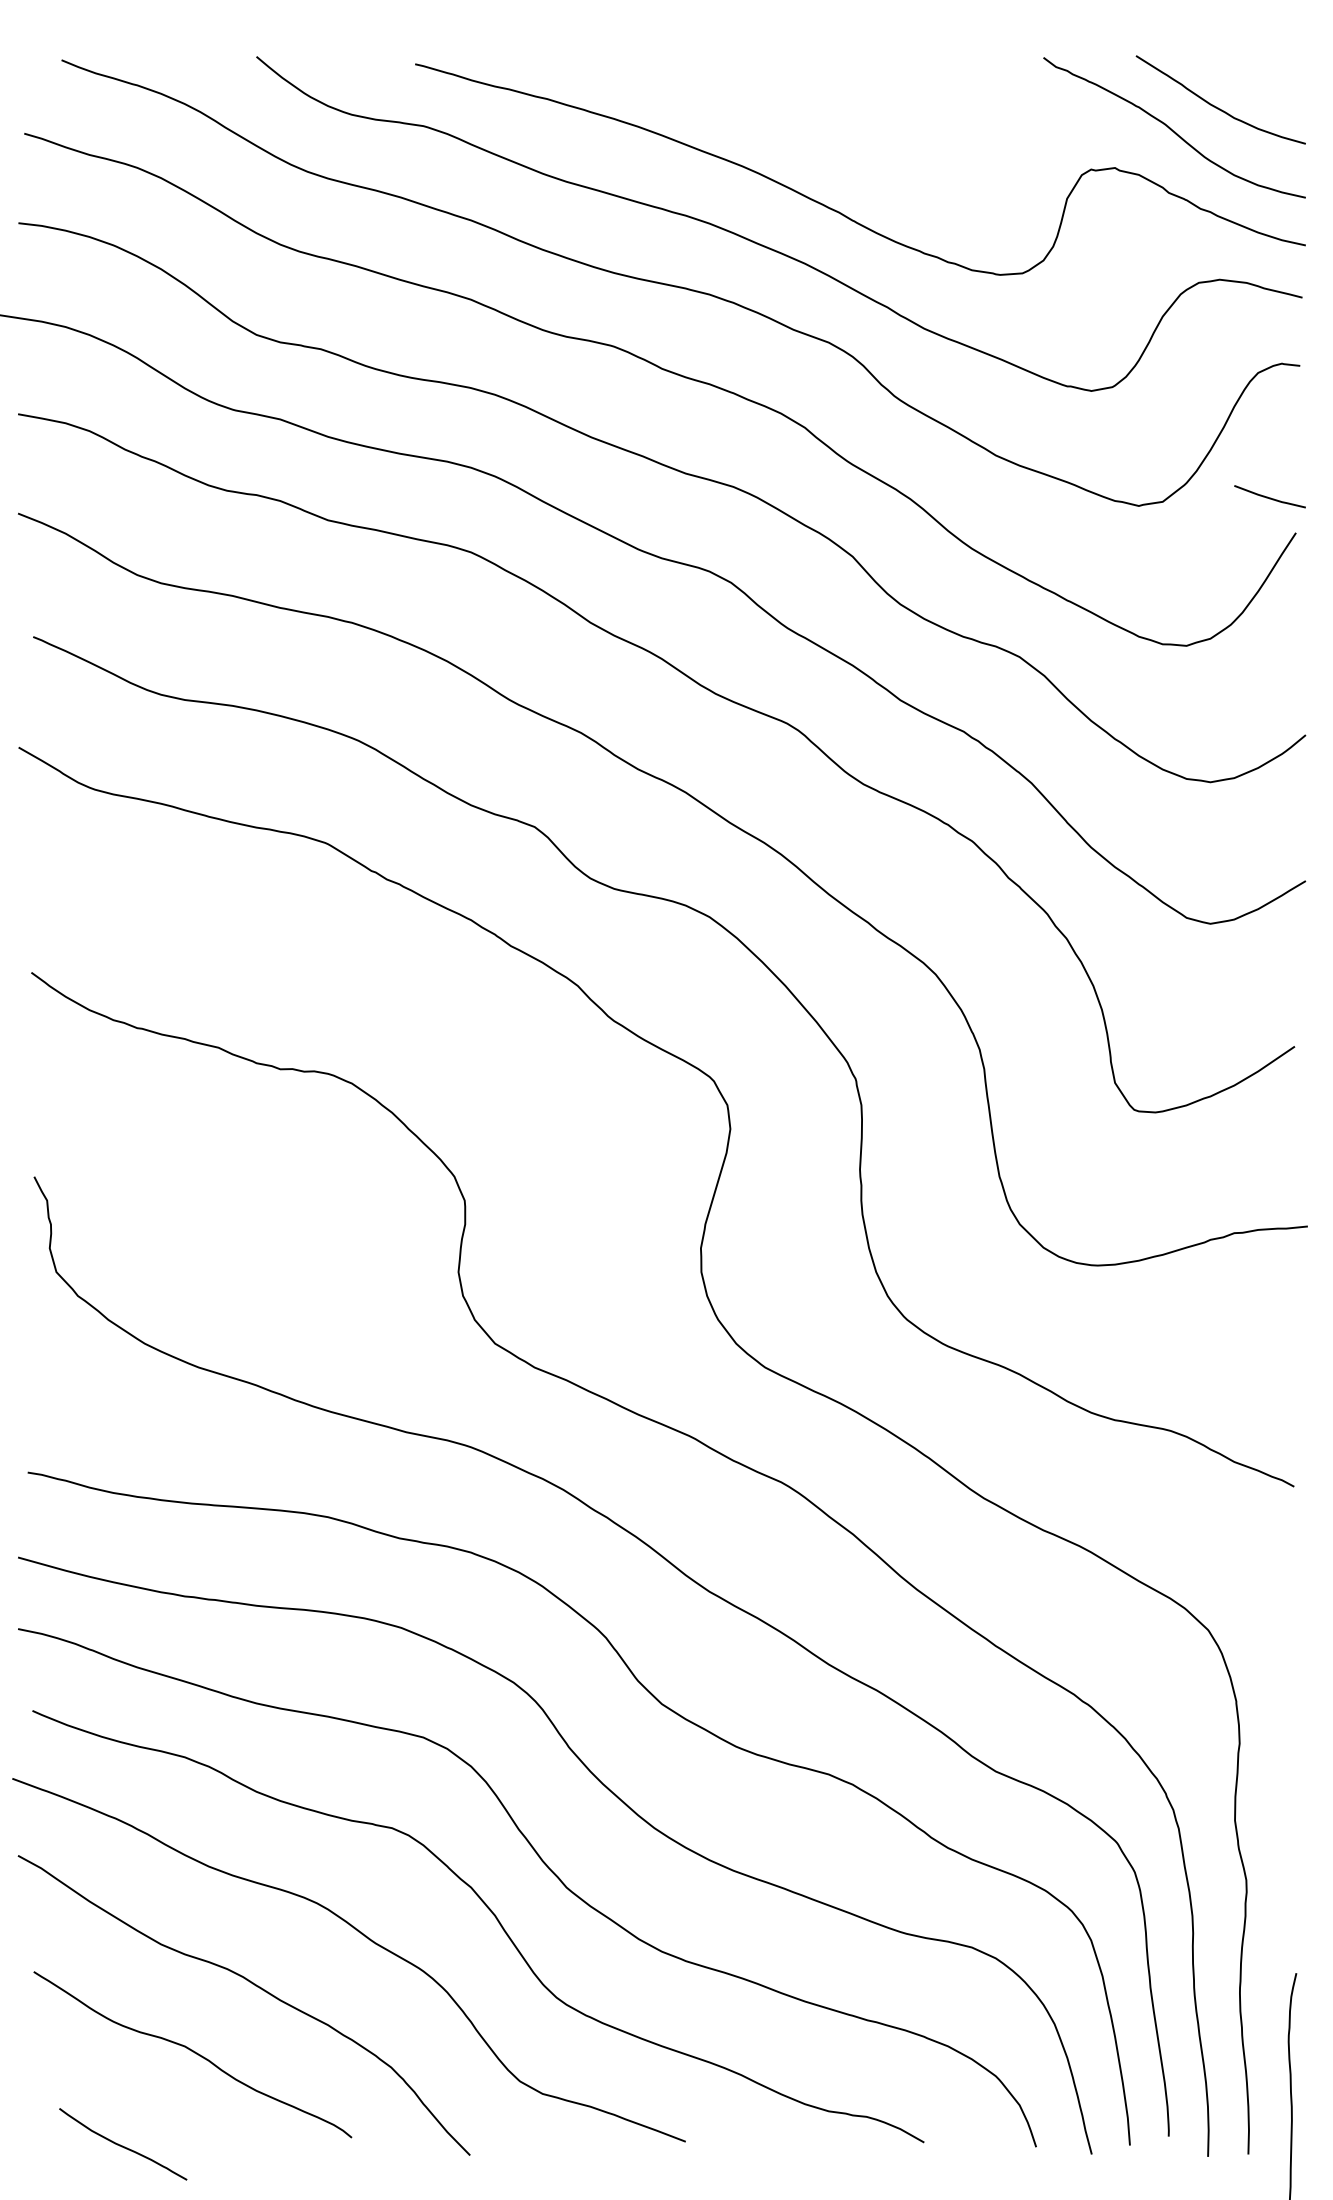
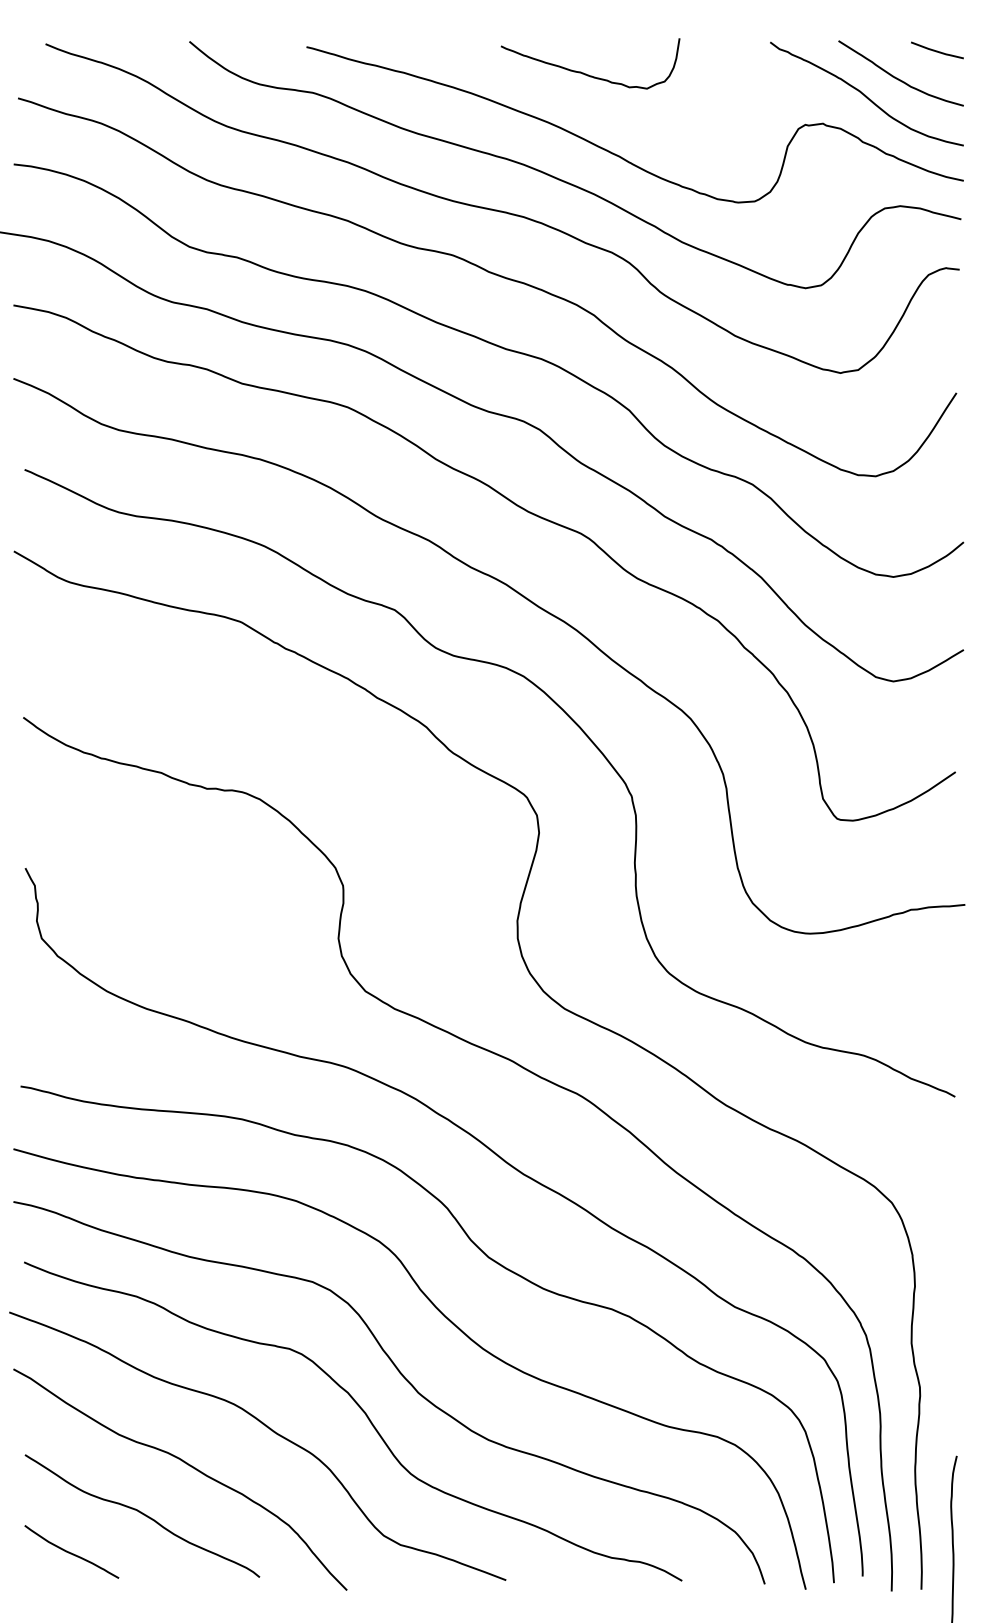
curve: (794, 100) -> (586, 73), added
line: (1269, 497) -> (937, 50), moved
curve: (122, 2145) -> (71, 1552), moved

